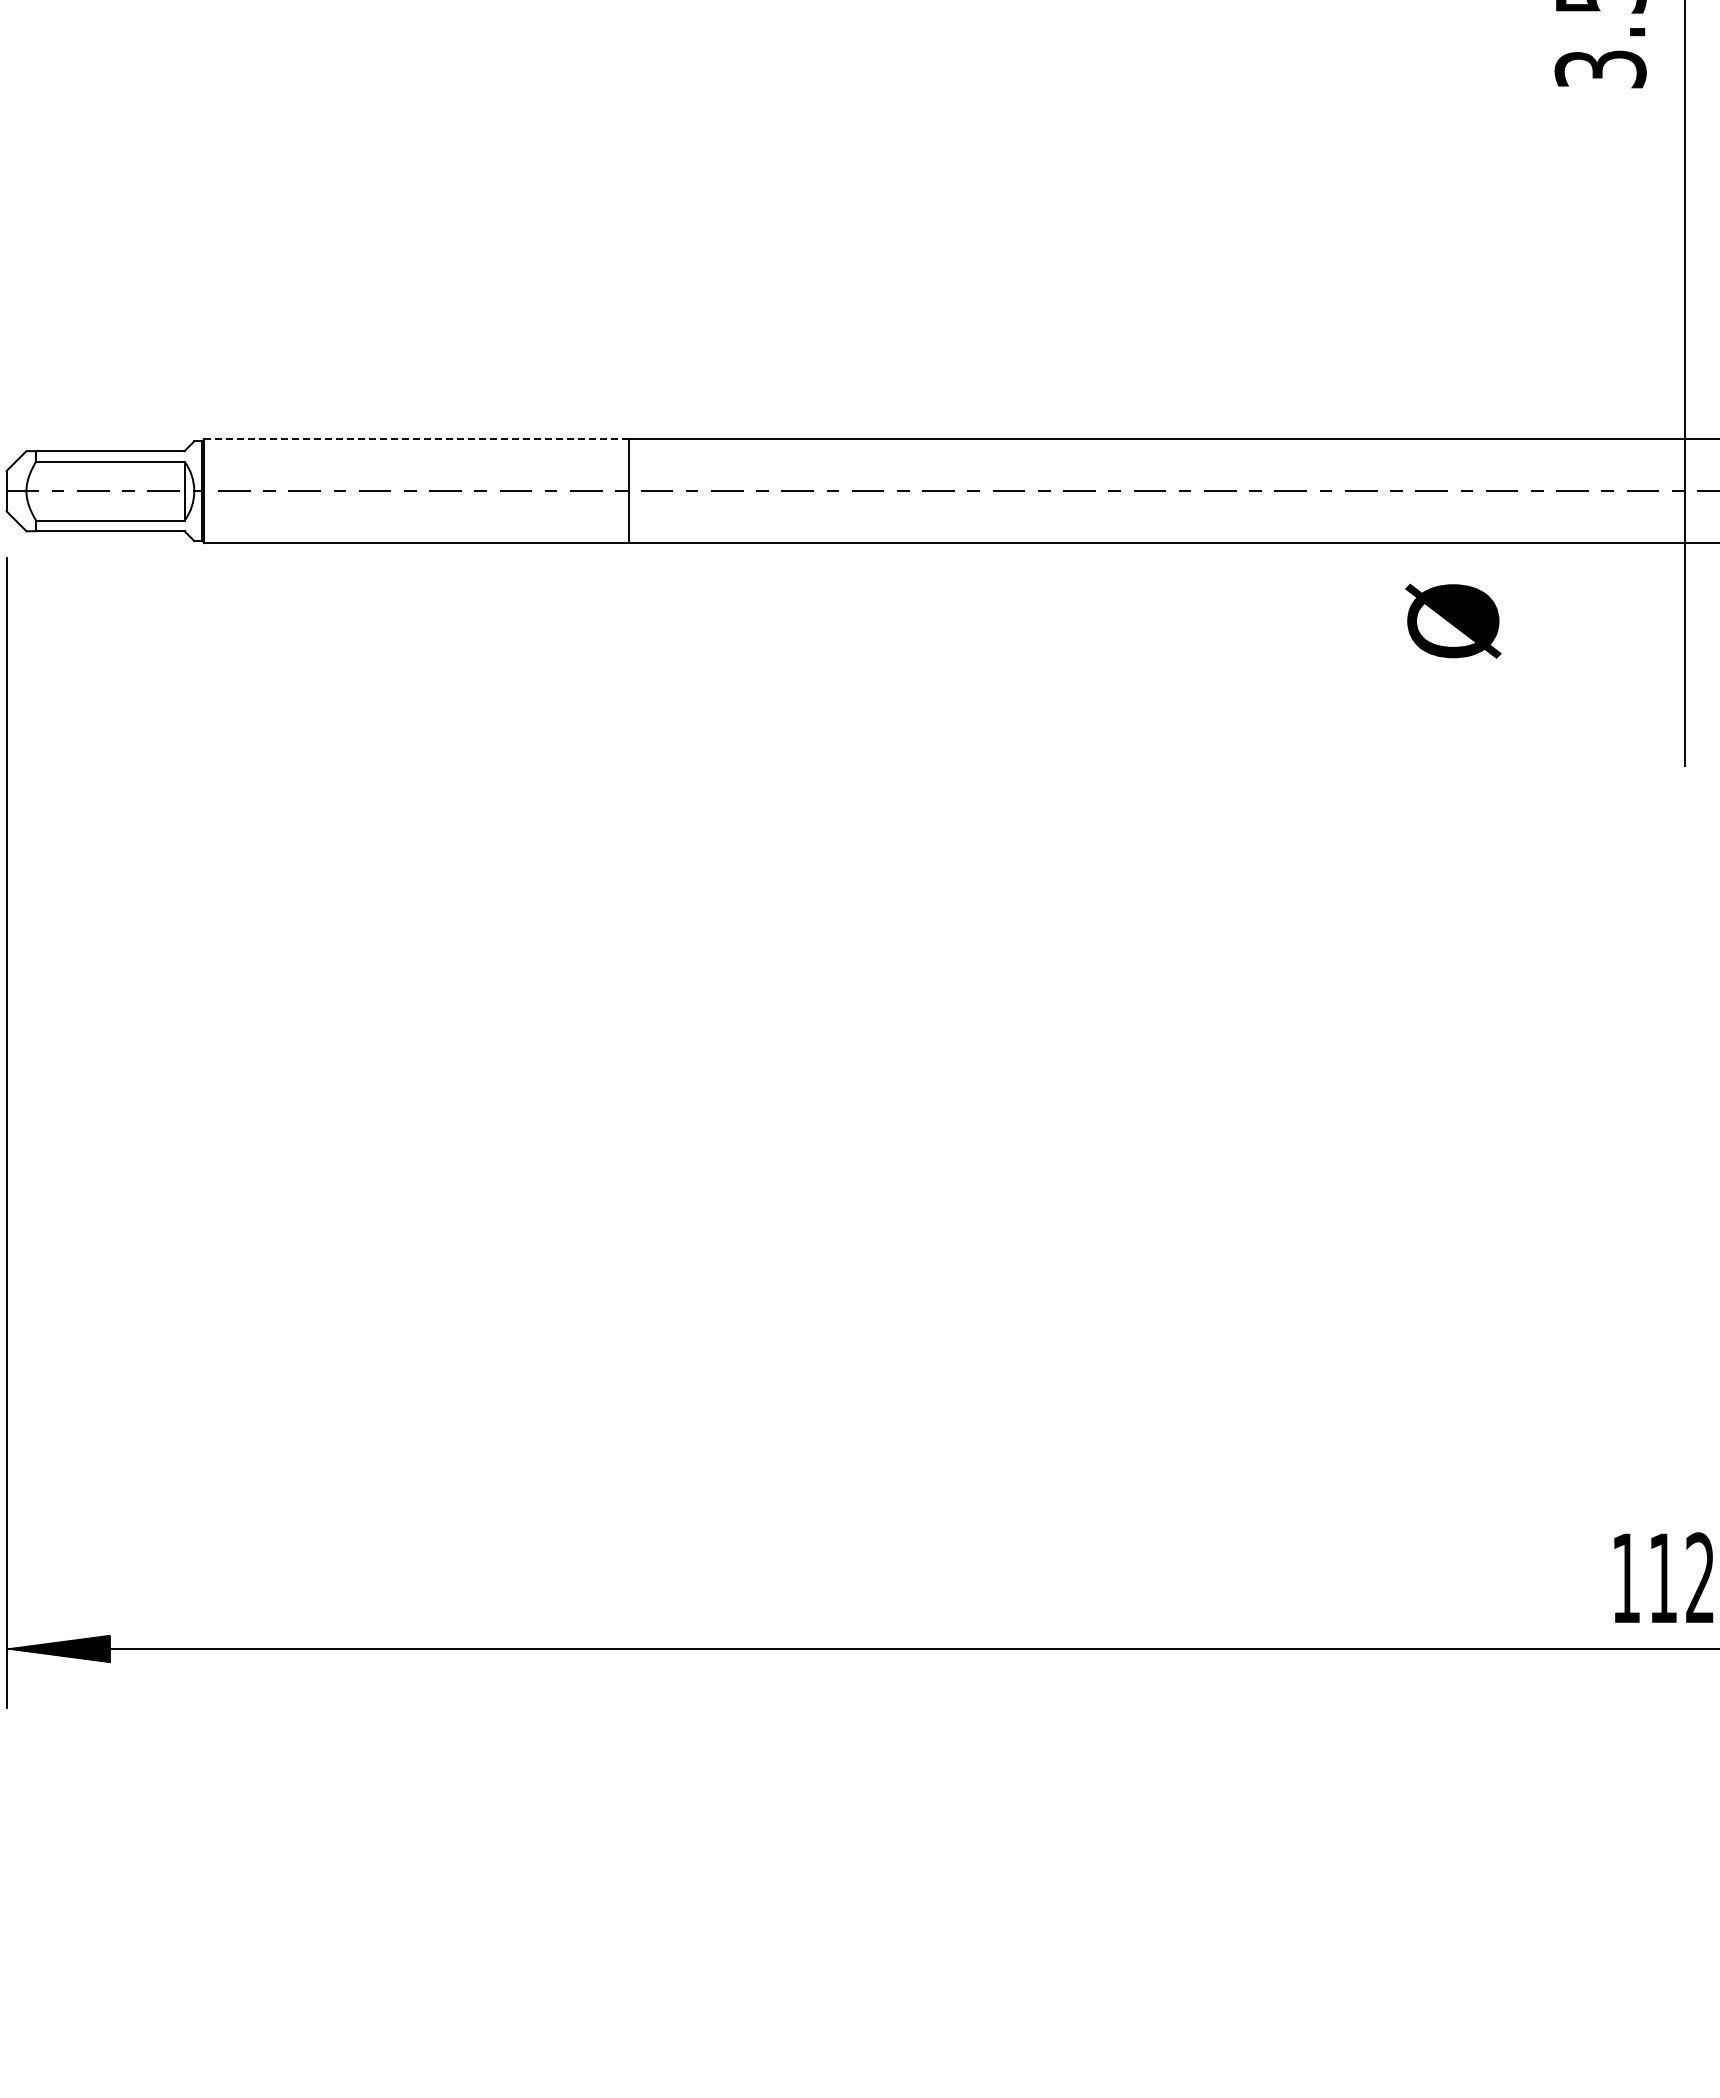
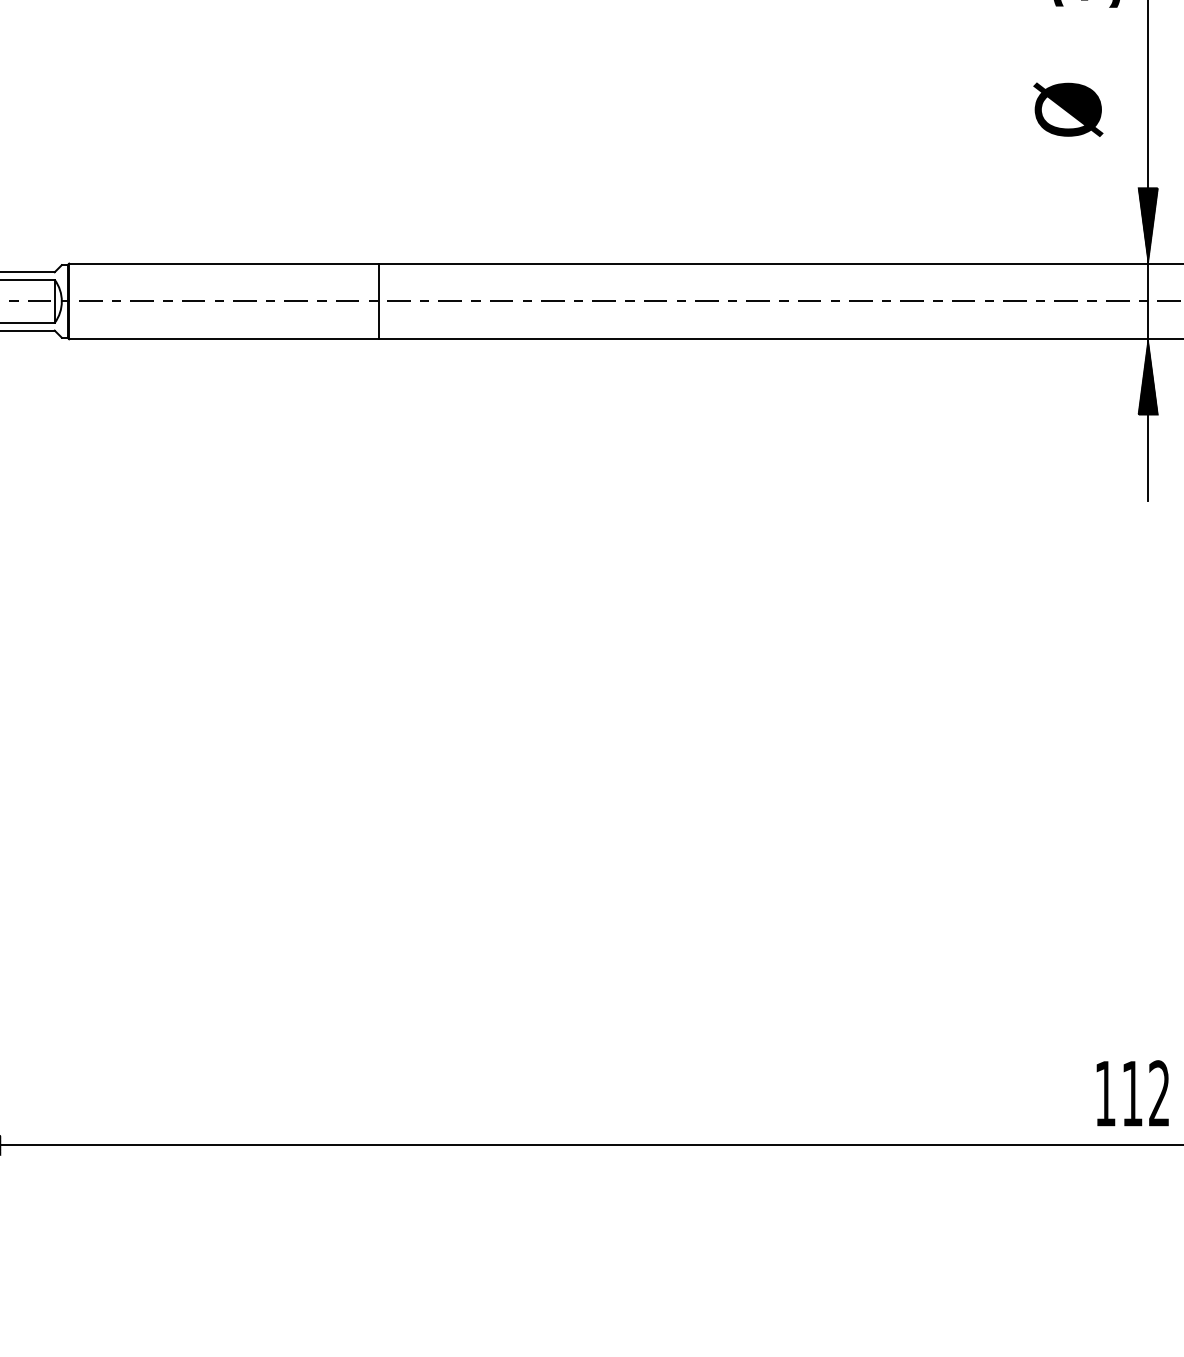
hatch: (1684, 386) -> (1147, 225), added
line: (416, 439) -> (223, 263), dashed -> solid
hatch: (1684, 594) -> (1147, 376), added
text: (1453, 620) -> (1068, 109), moved

